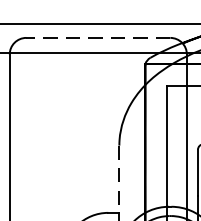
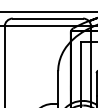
line: (97, 37) -> (47, 18), dashed -> solid
line: (119, 181) -> (58, 88), dashed -> solid

